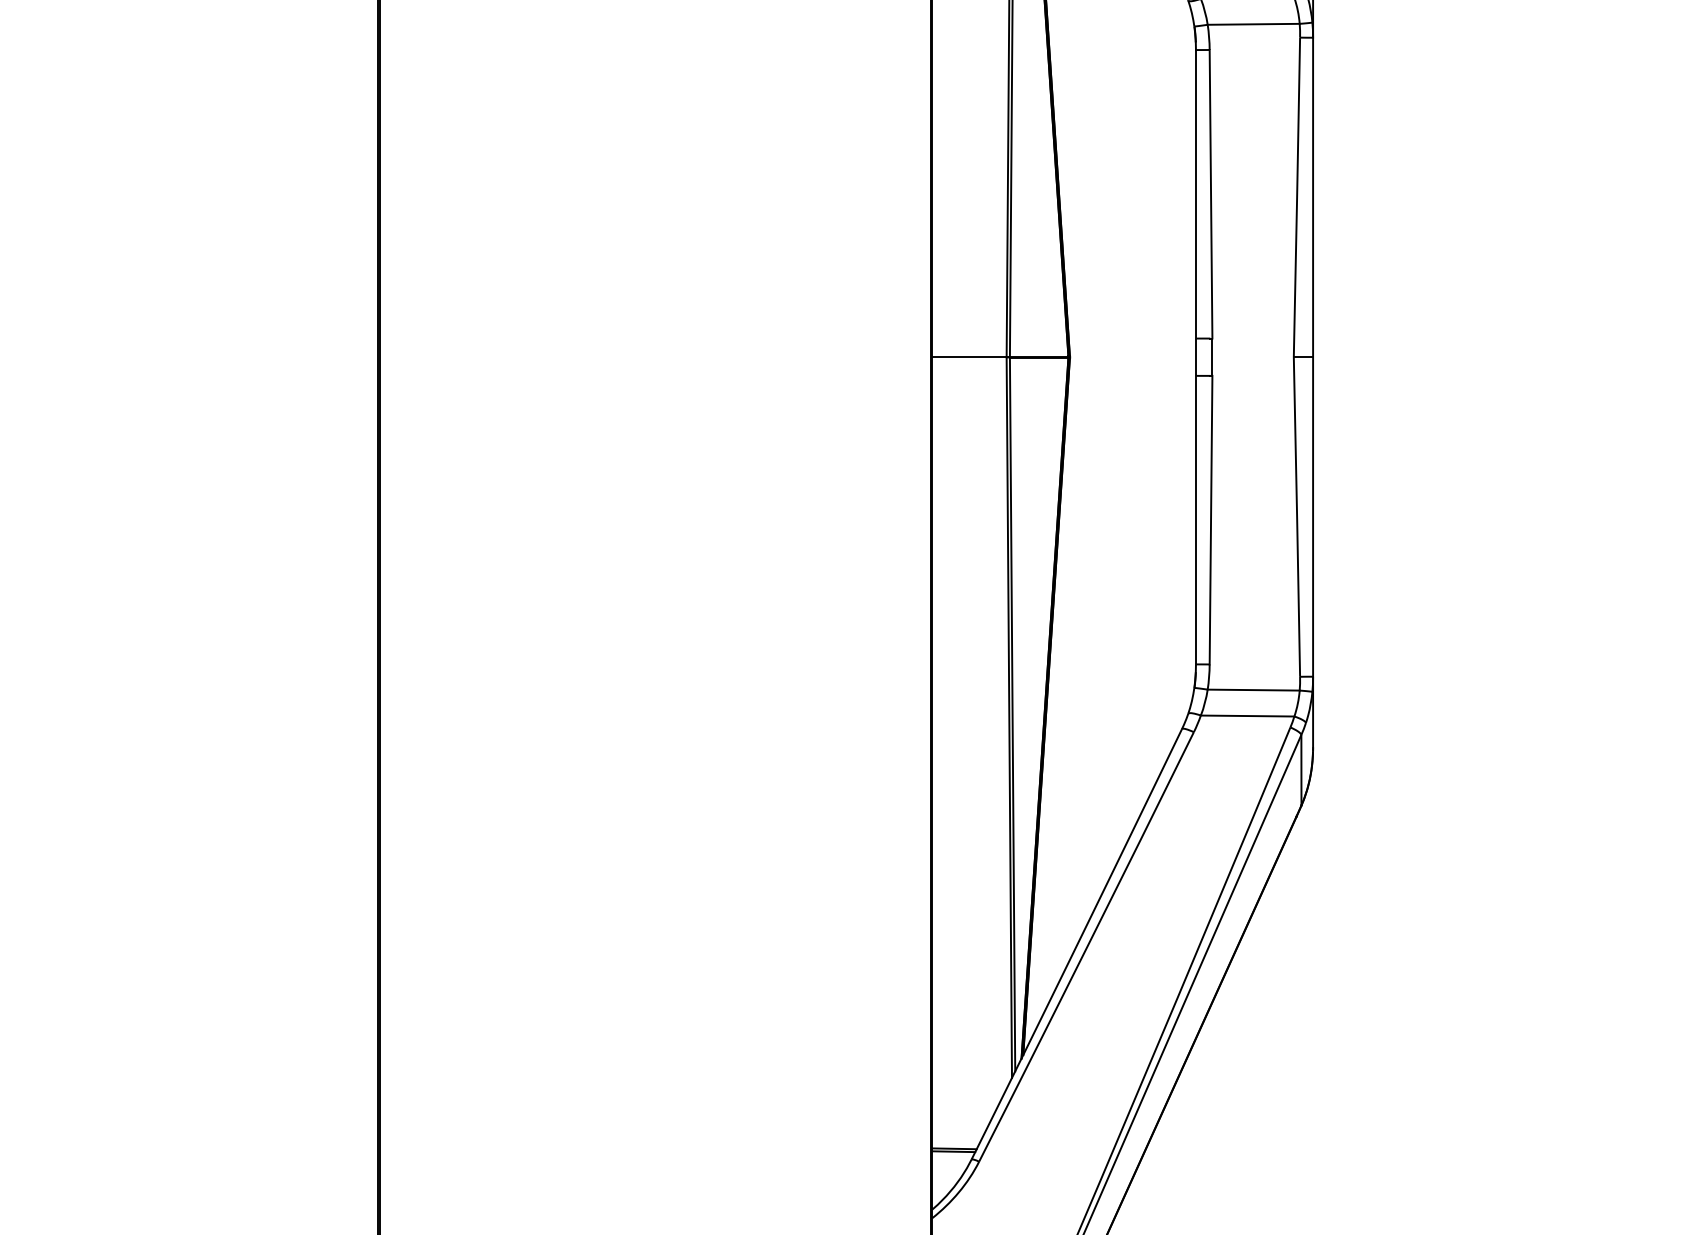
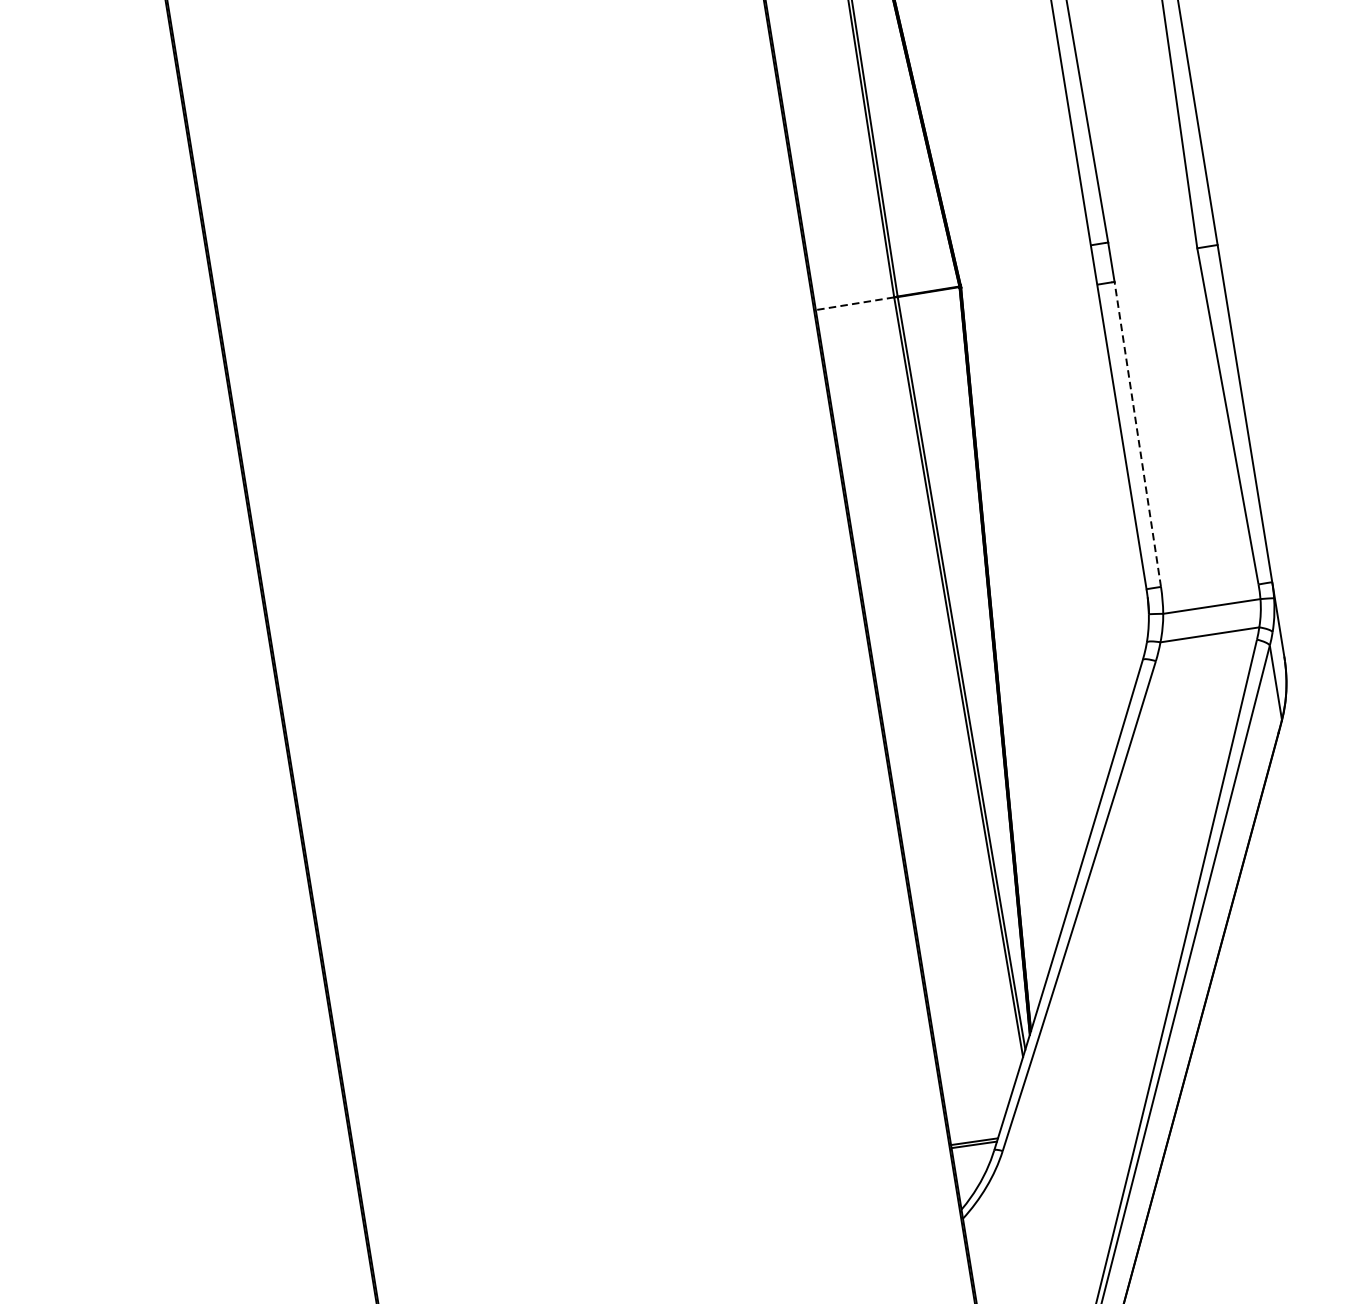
line: (969, 357) -> (855, 304), solid -> dashed
line: (1211, 519) -> (1138, 433), solid -> dashed

